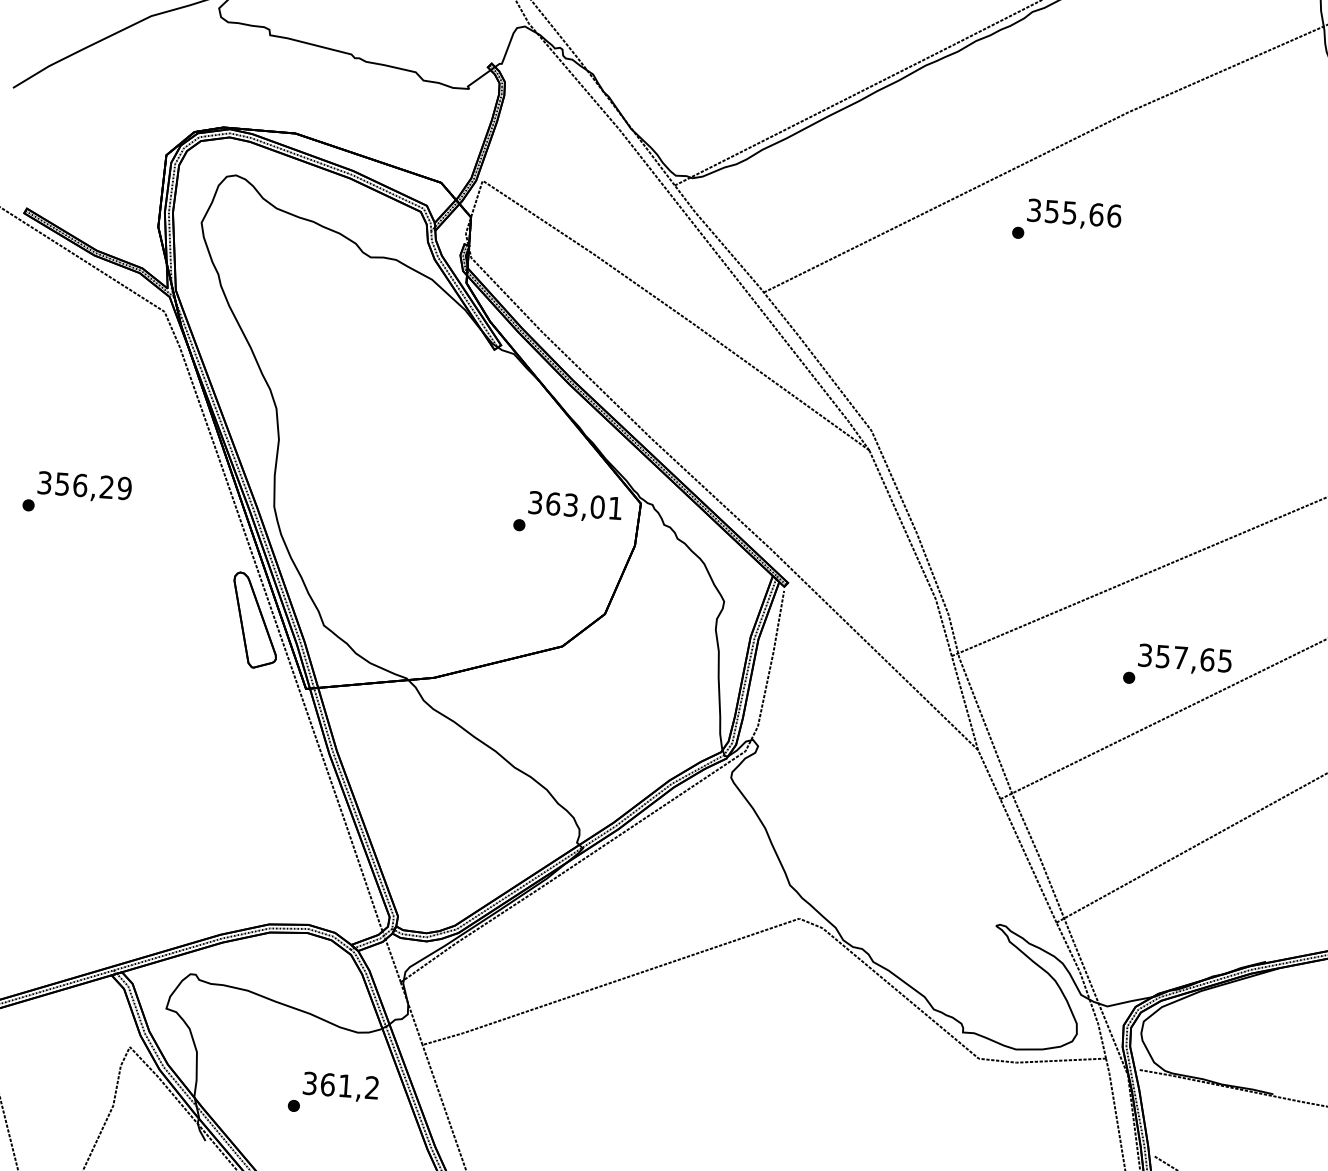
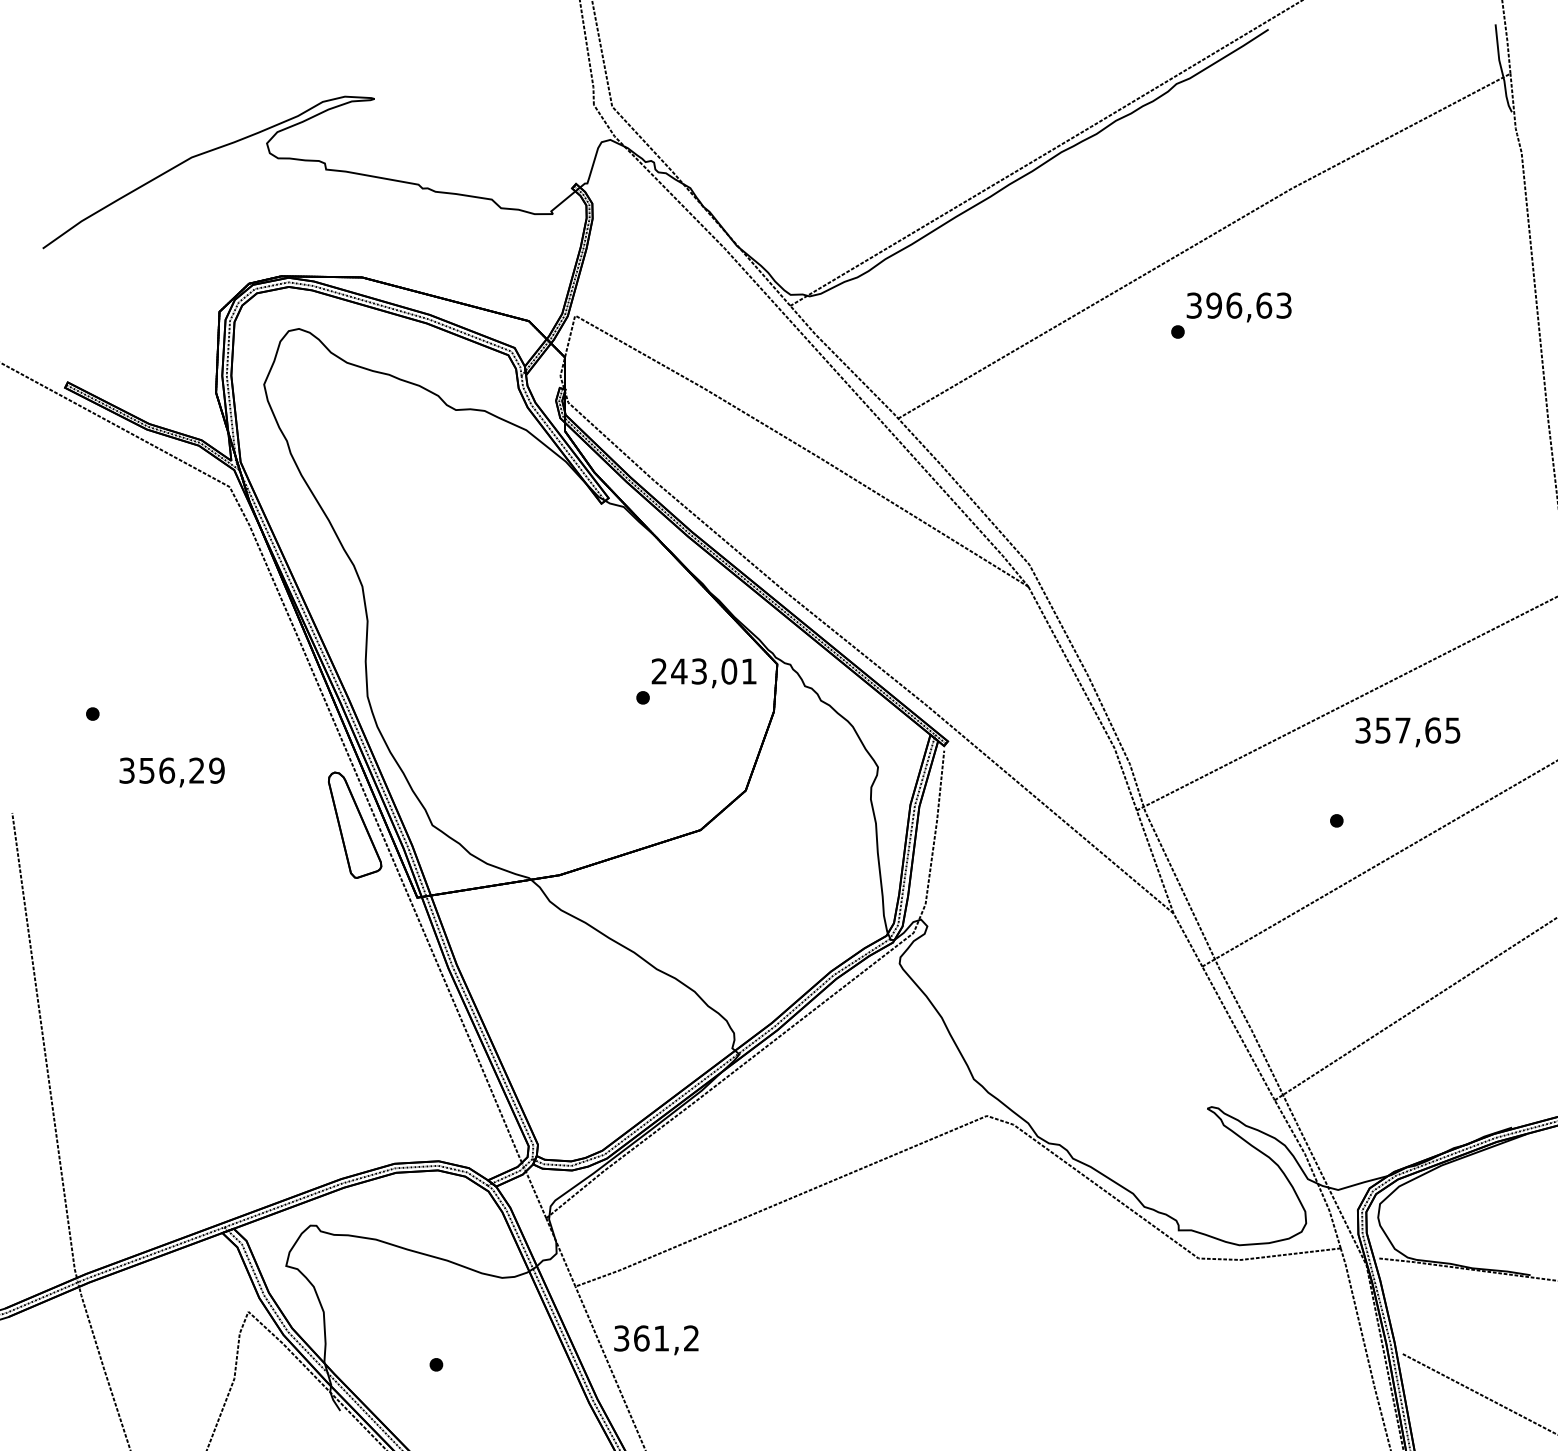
text: (1083, 213) -> (1249, 305), 355,66 -> 396,63
text: (84, 487) -> (171, 772), moved
text: (544, 503) -> (669, 671), 363,01 -> 243,01
text: (1184, 659) -> (1407, 732), moved
text: (340, 1087) -> (656, 1340), moved

